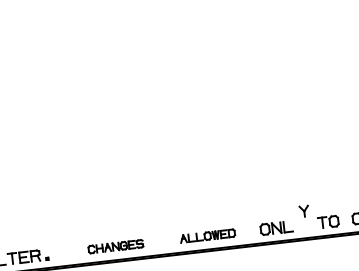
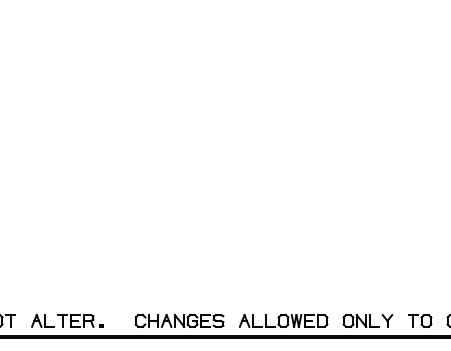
part: (304, 211) -> (387, 320), moved
part: (207, 235) -> (283, 320), size x1.43
part: (115, 246) -> (179, 320), size x1.43

